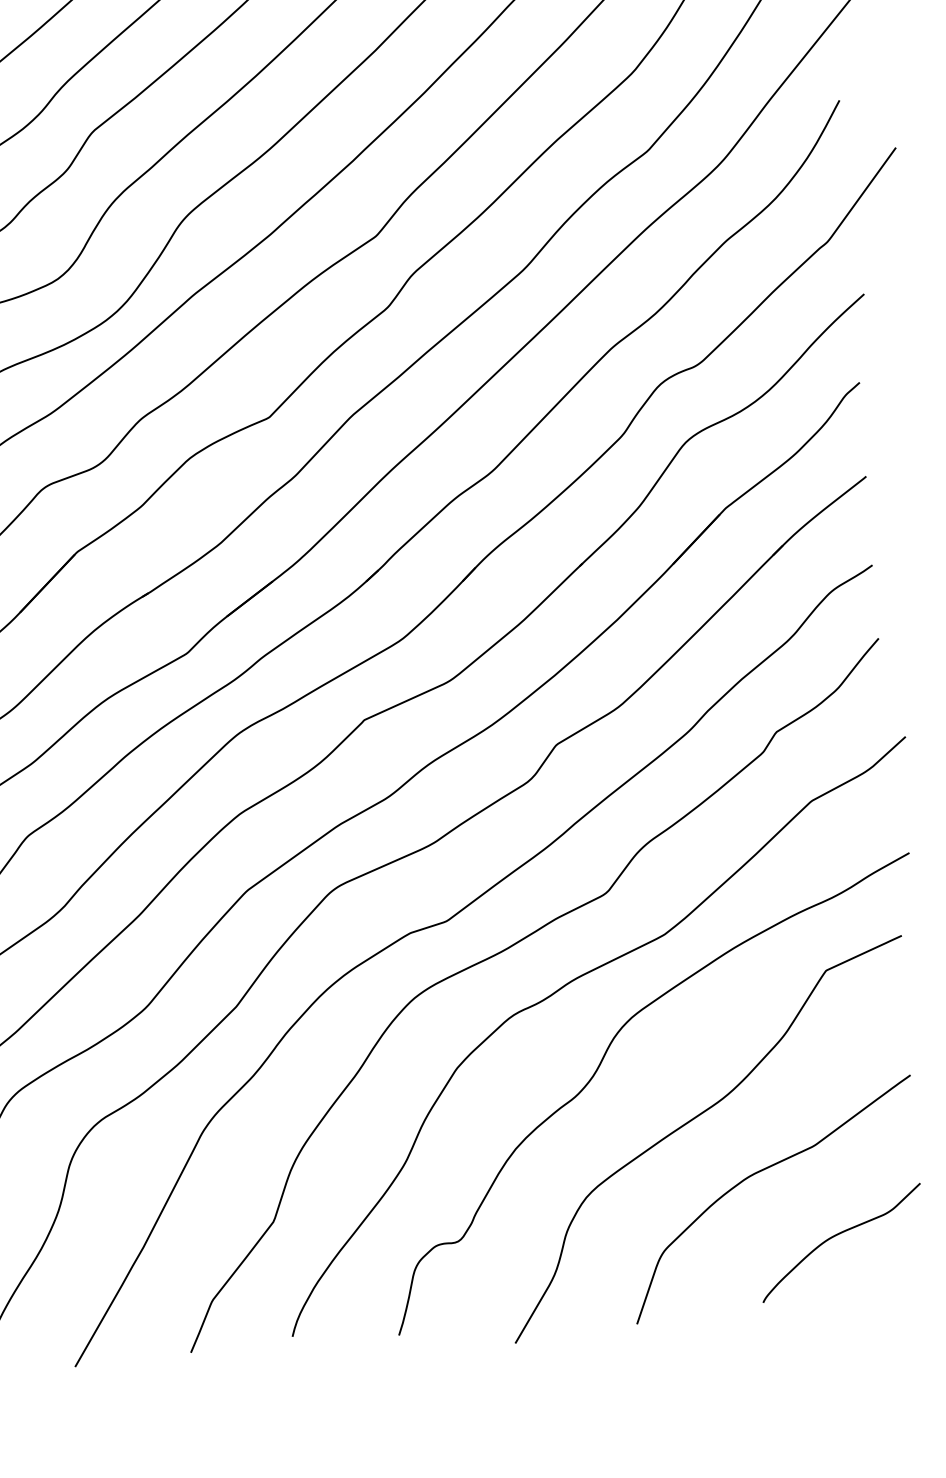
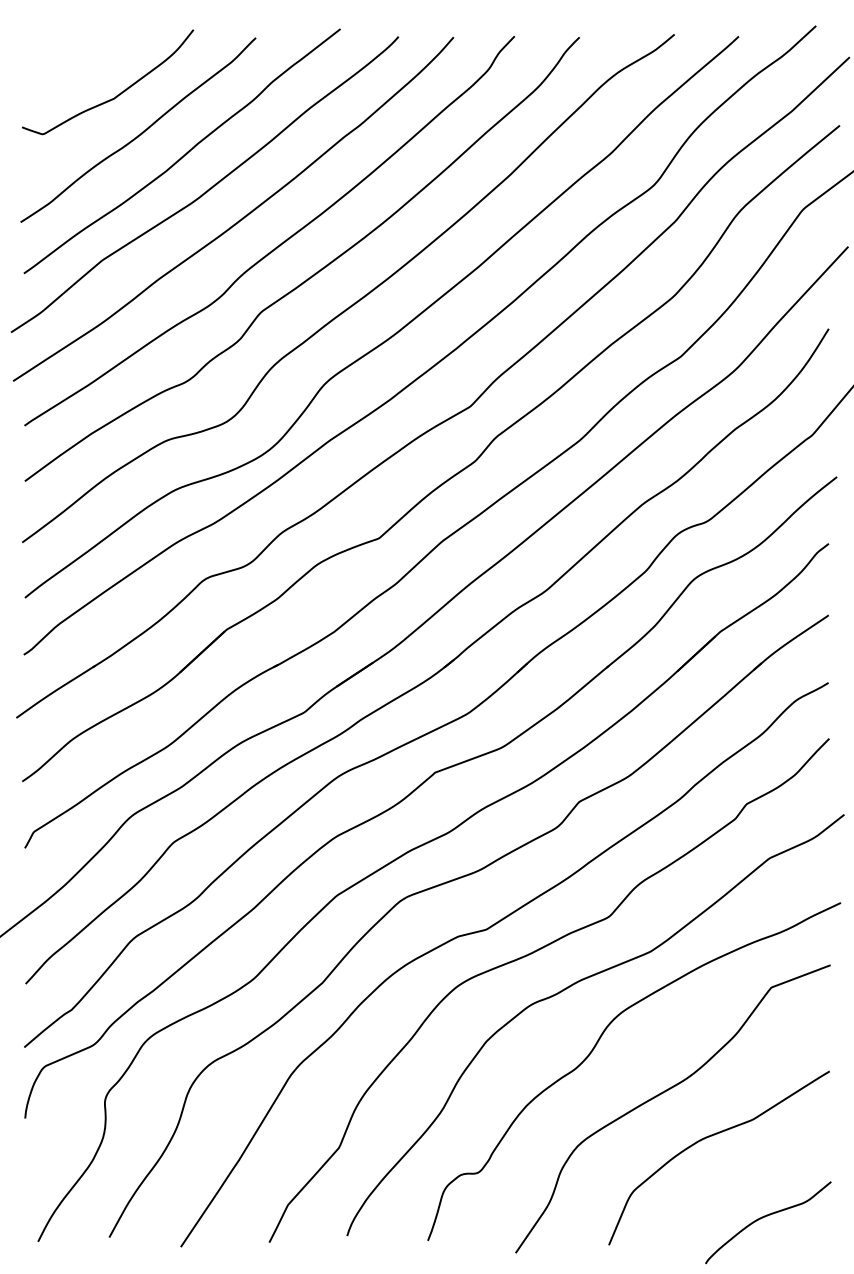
curve: (837, 1236) -> (765, 1217), moved

